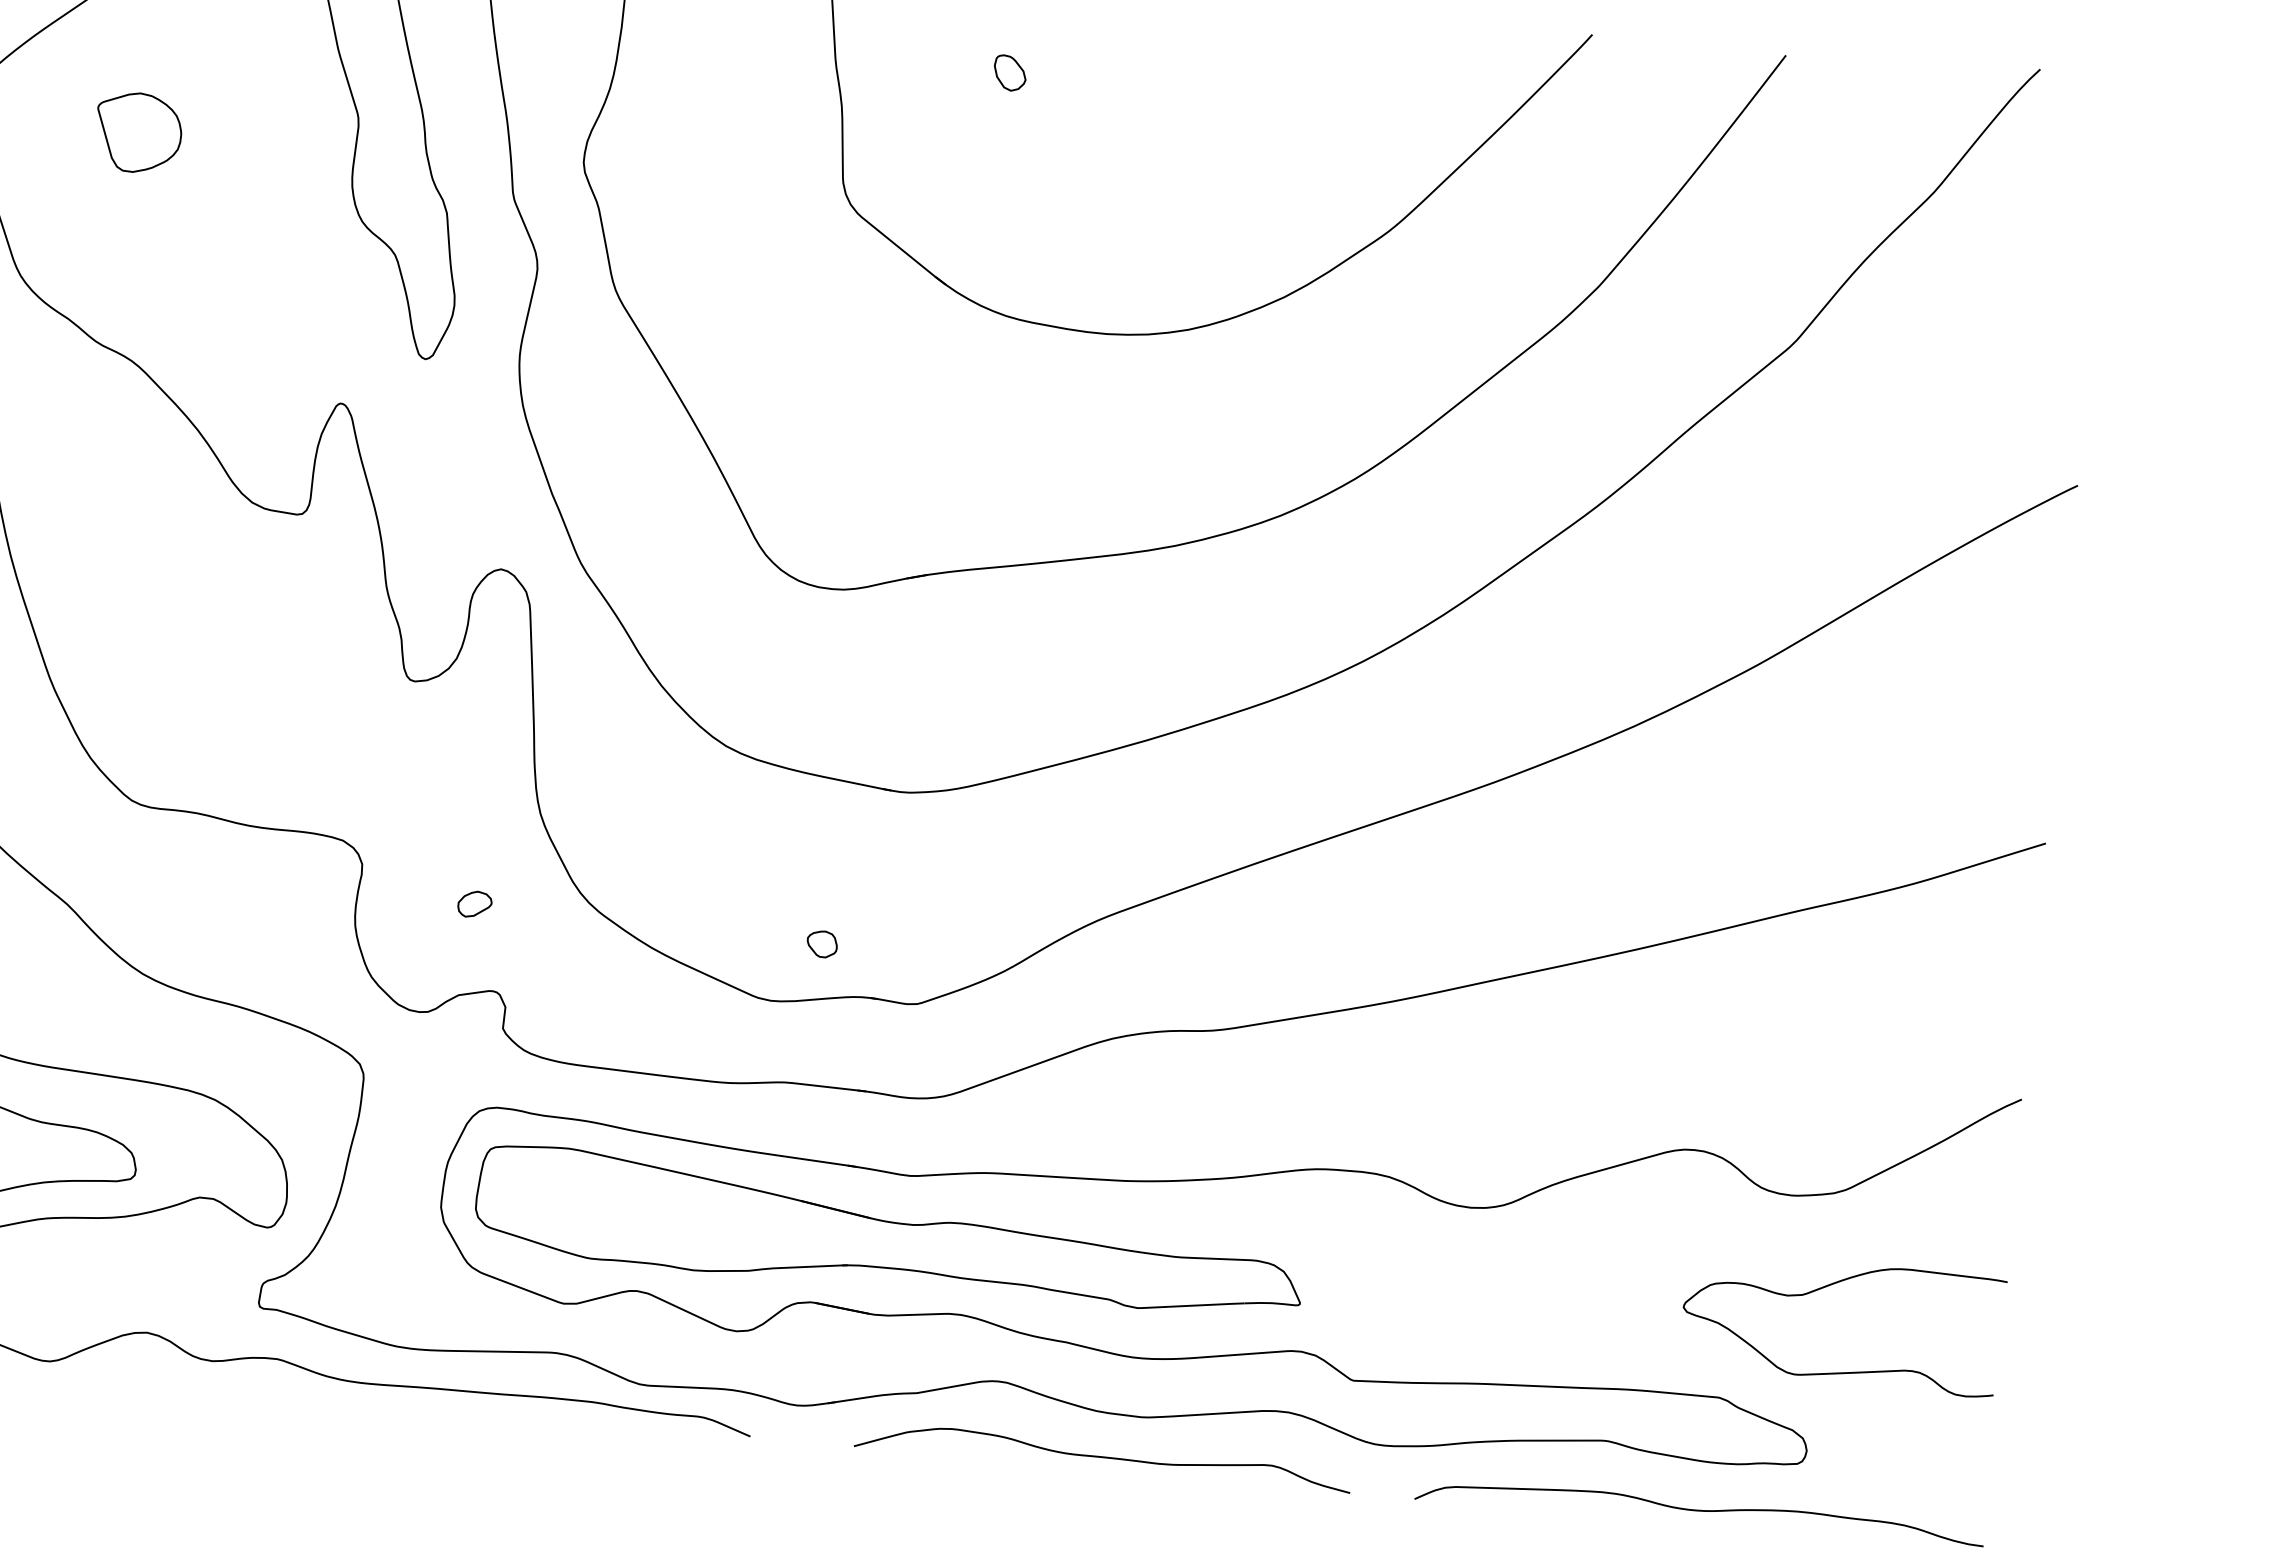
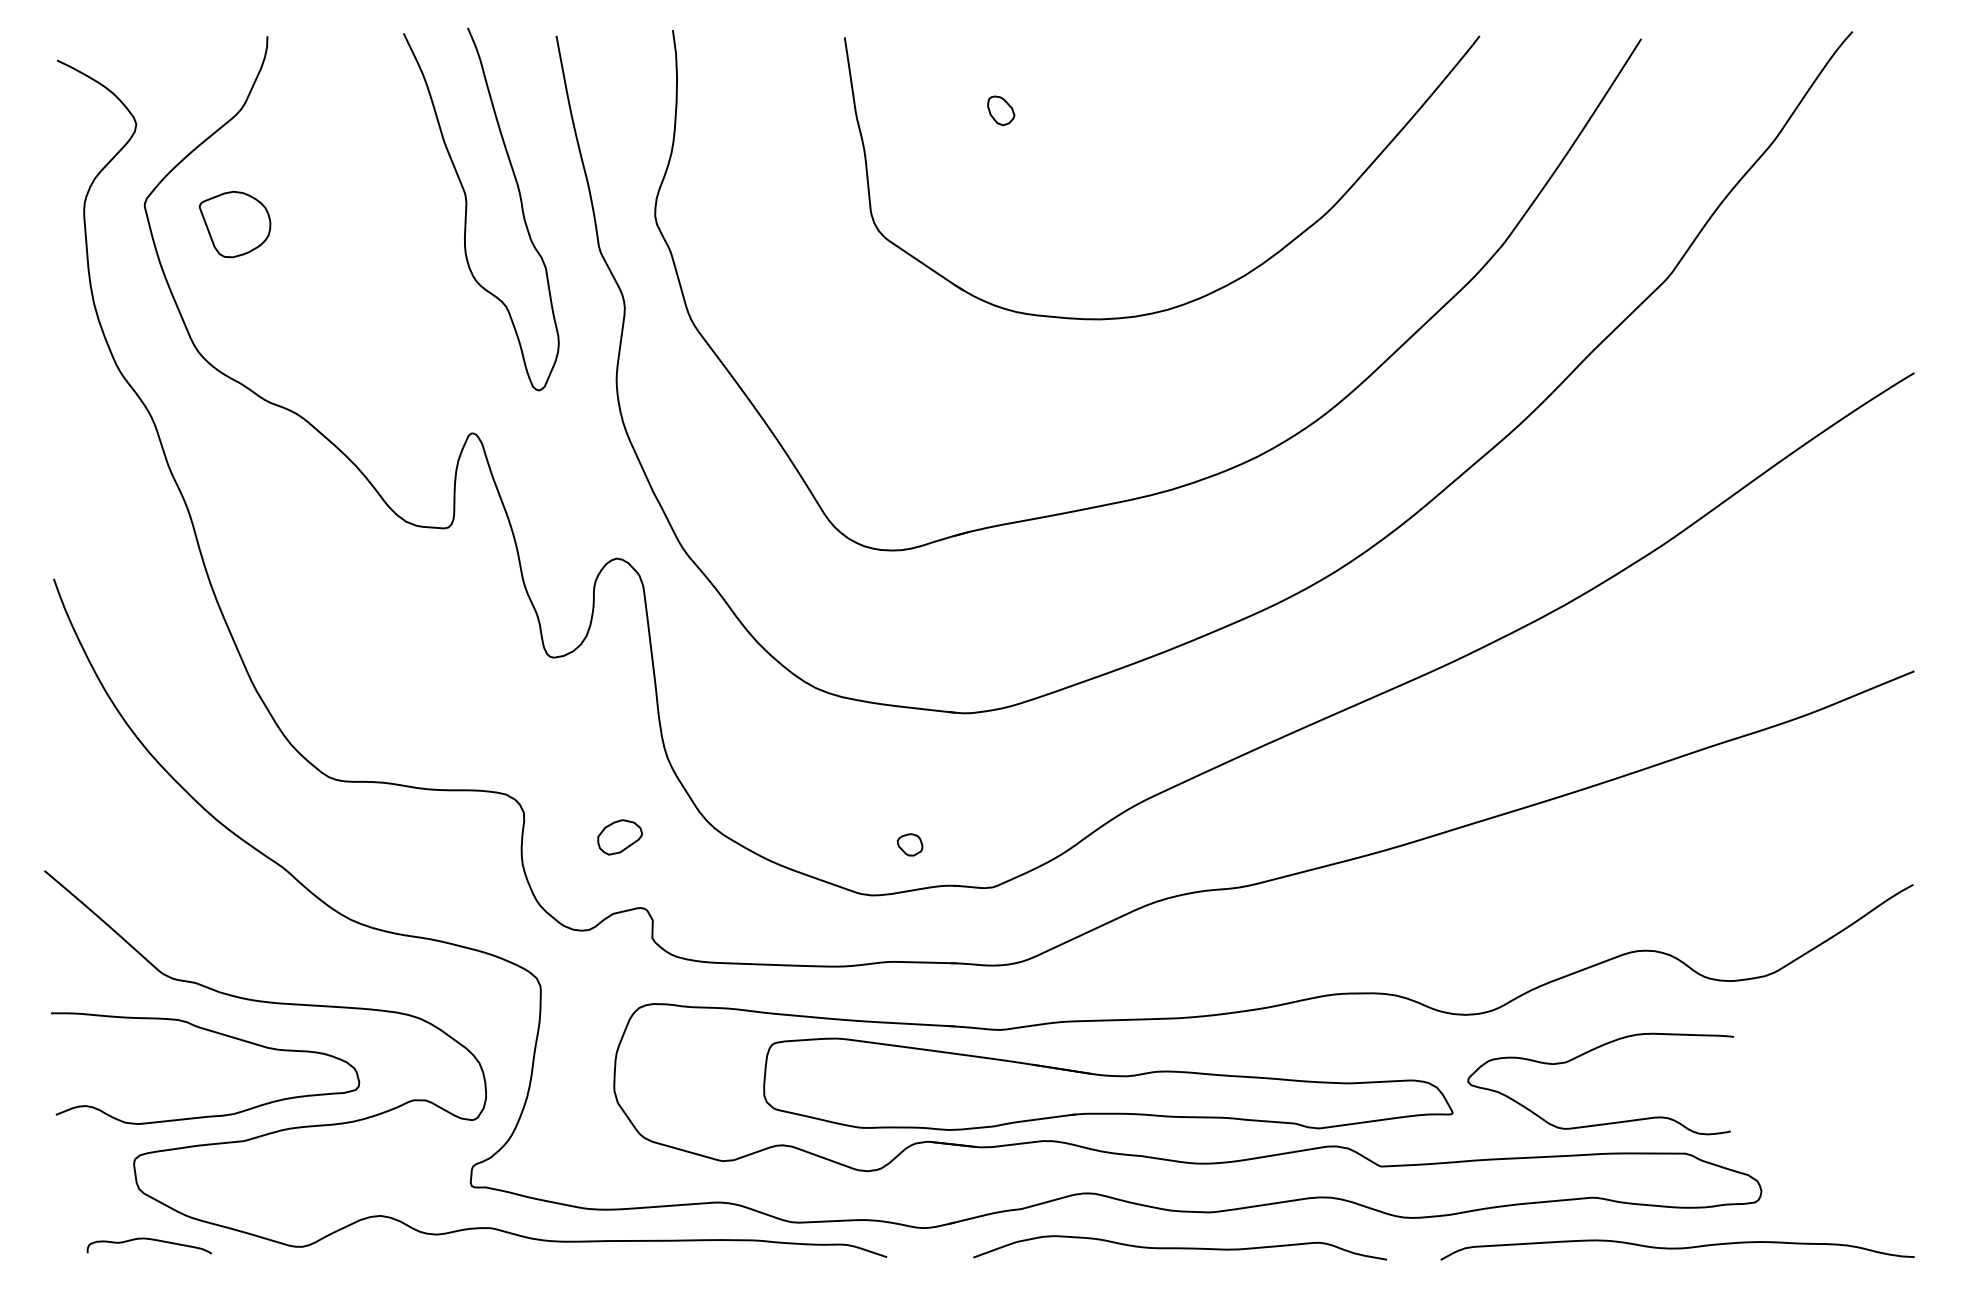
part: (138, 132) -> (234, 224), moved
part: (474, 904) -> (619, 837), size x1.6
part: (890, 1231) -> (1108, 1083), moved
curve: (1827, 1287) -> (1585, 1054), moved

